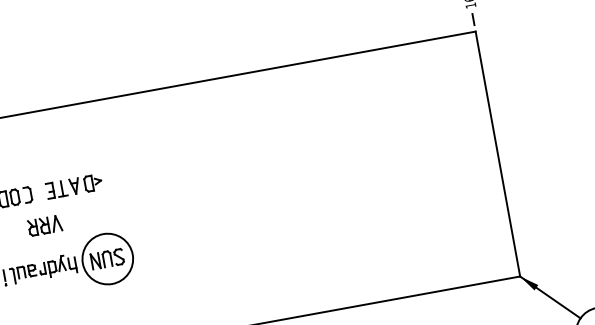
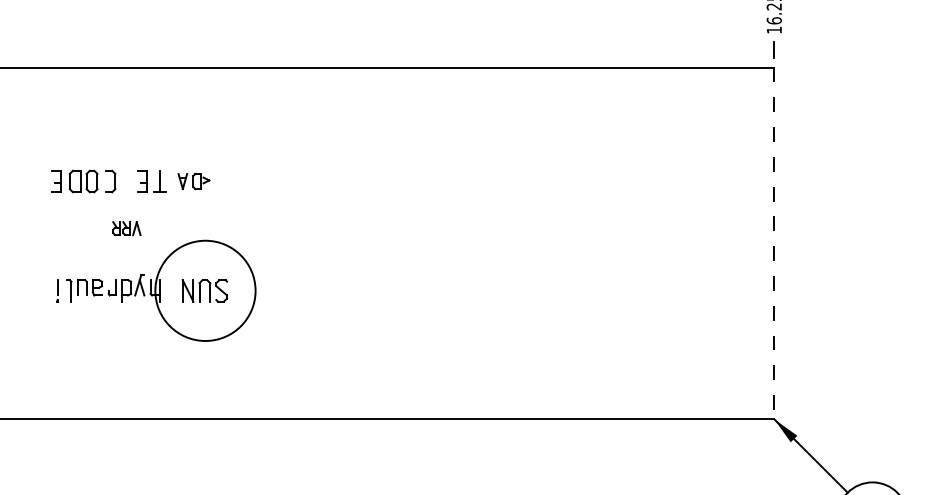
line: (498, 154) -> (774, 243), solid -> dashed
part: (85, 184) -> (193, 181), size x0.7
part: (44, 225) -> (126, 228), size x0.6
circle: (107, 258) -> (205, 290), size x1.4

